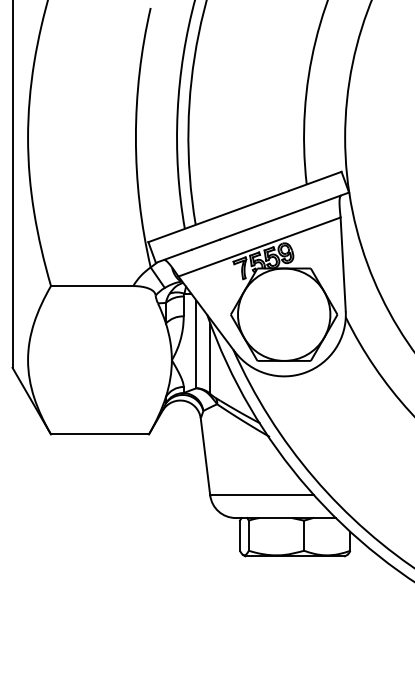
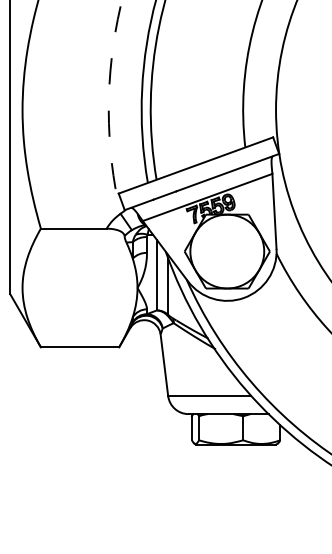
arc: (135, 137) -> (108, 109), solid -> dashed

